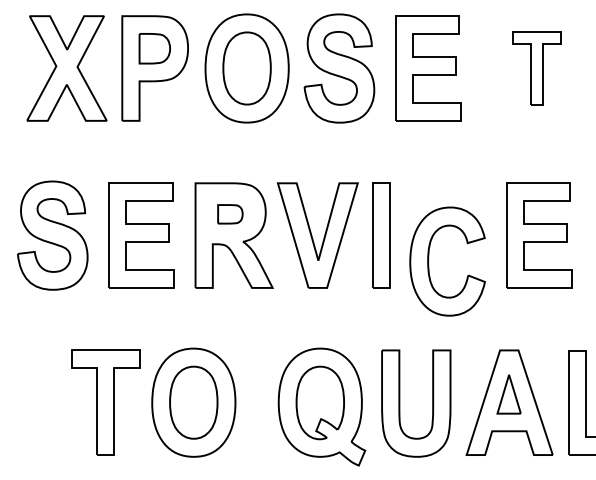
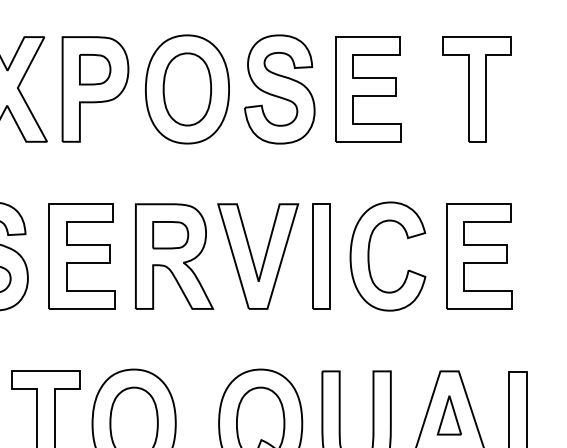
part: (536, 68) -> (476, 89), size x1.43
part: (230, 214) -> (170, 235), size x1.43
part: (429, 259) -> (369, 254), moved

